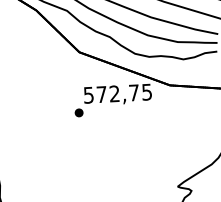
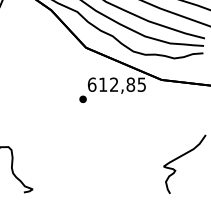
text: (111, 93) -> (111, 84), 572,75 -> 612,85

